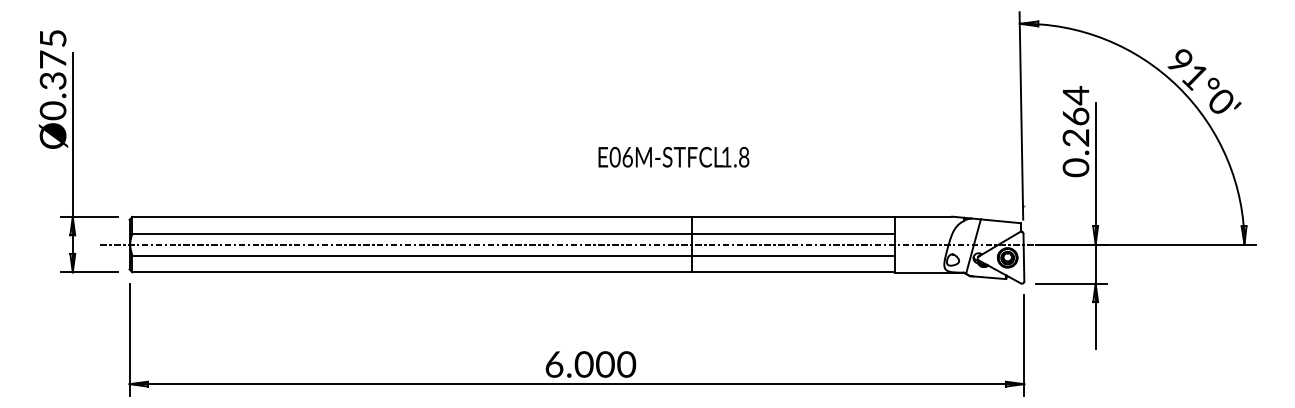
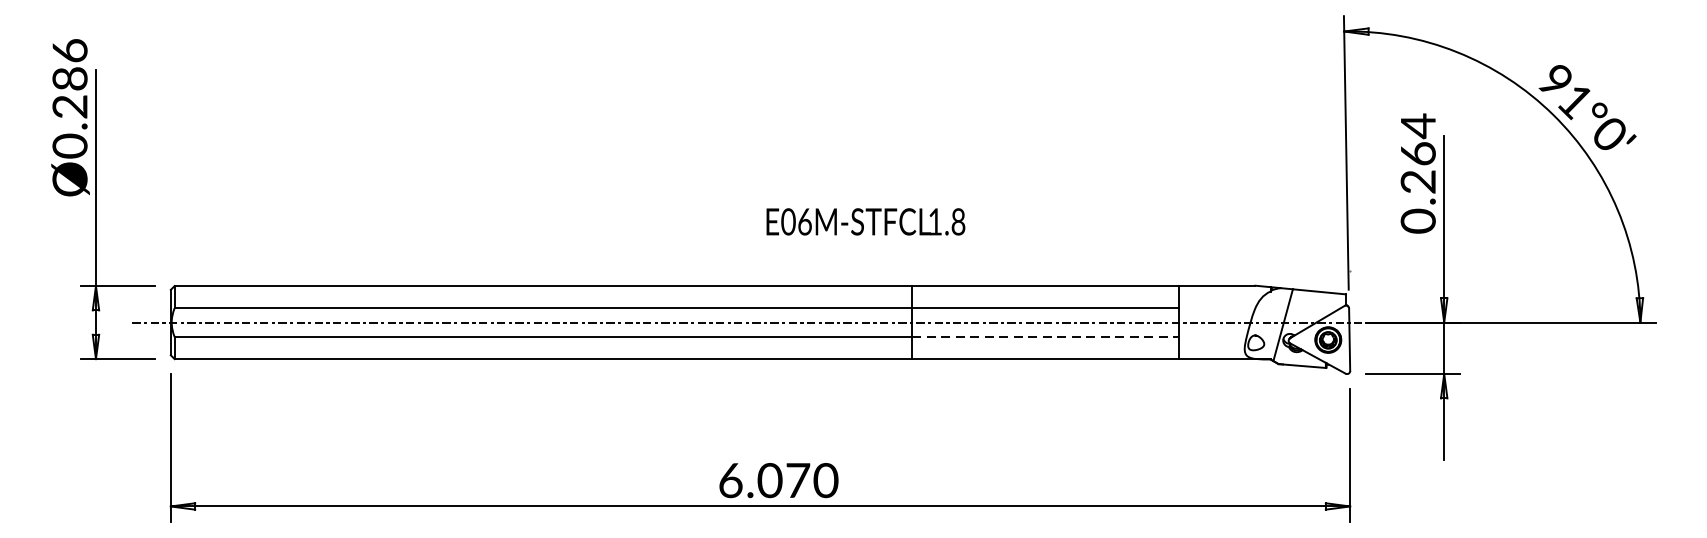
text: (52, 59) -> (69, 78), Ø0.375 -> Ø0.286
text: (673, 157) -> (865, 222), moved
line: (793, 255) -> (1045, 336), solid -> dashed
text: (605, 364) -> (798, 480), 6.000 -> 6.070

